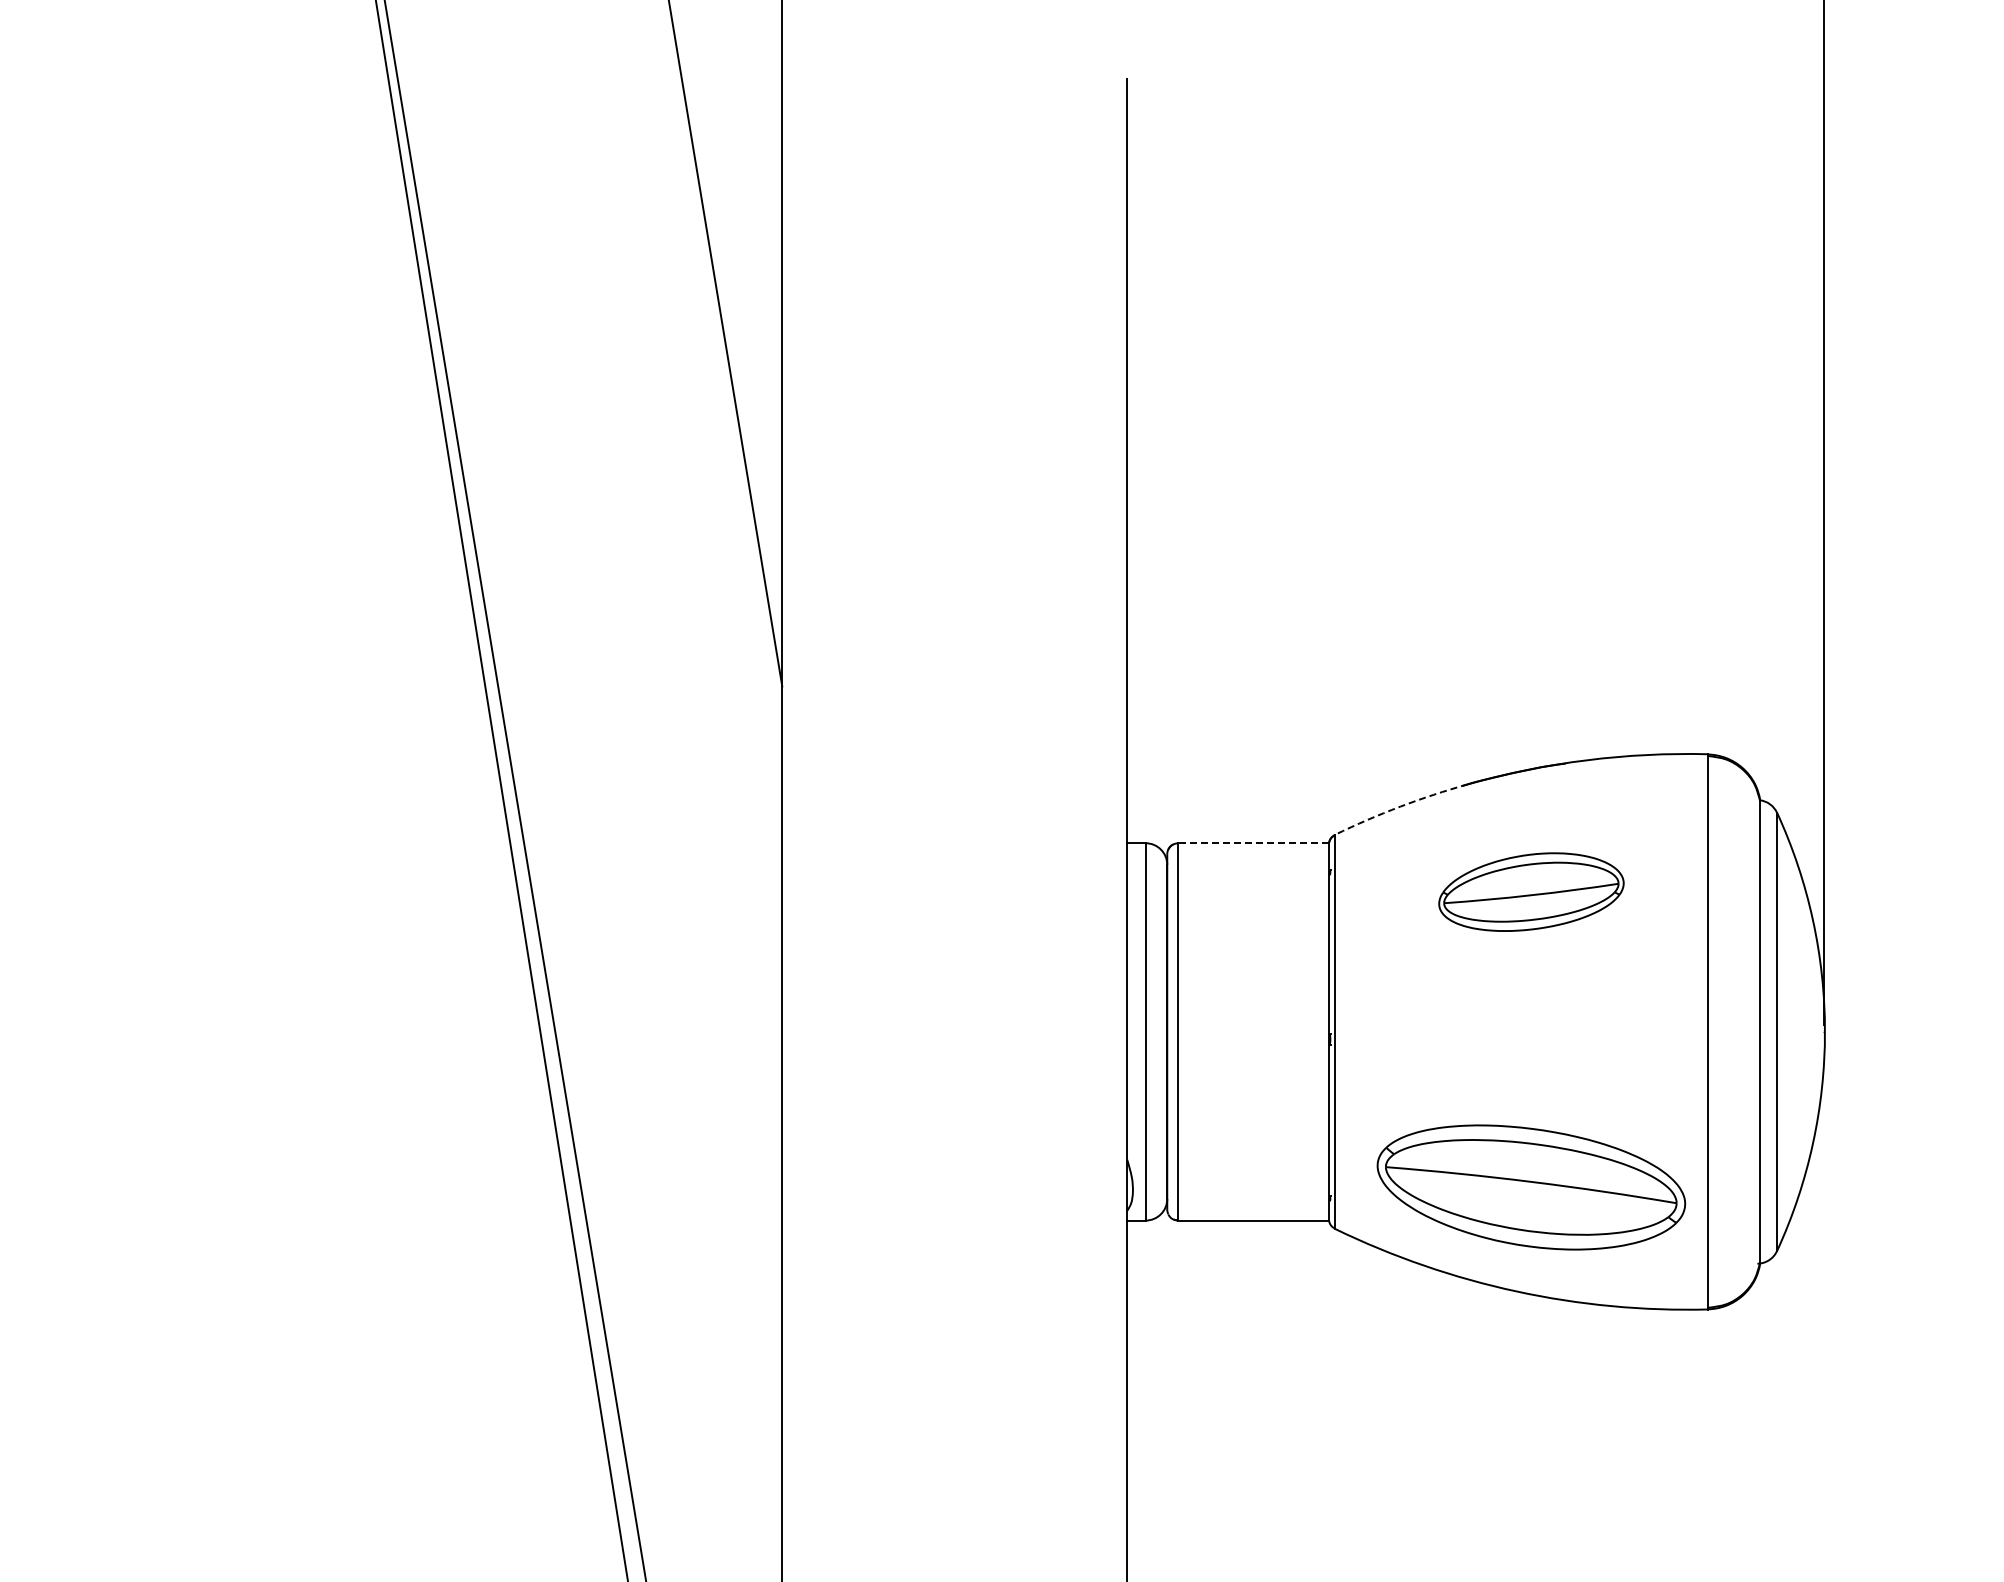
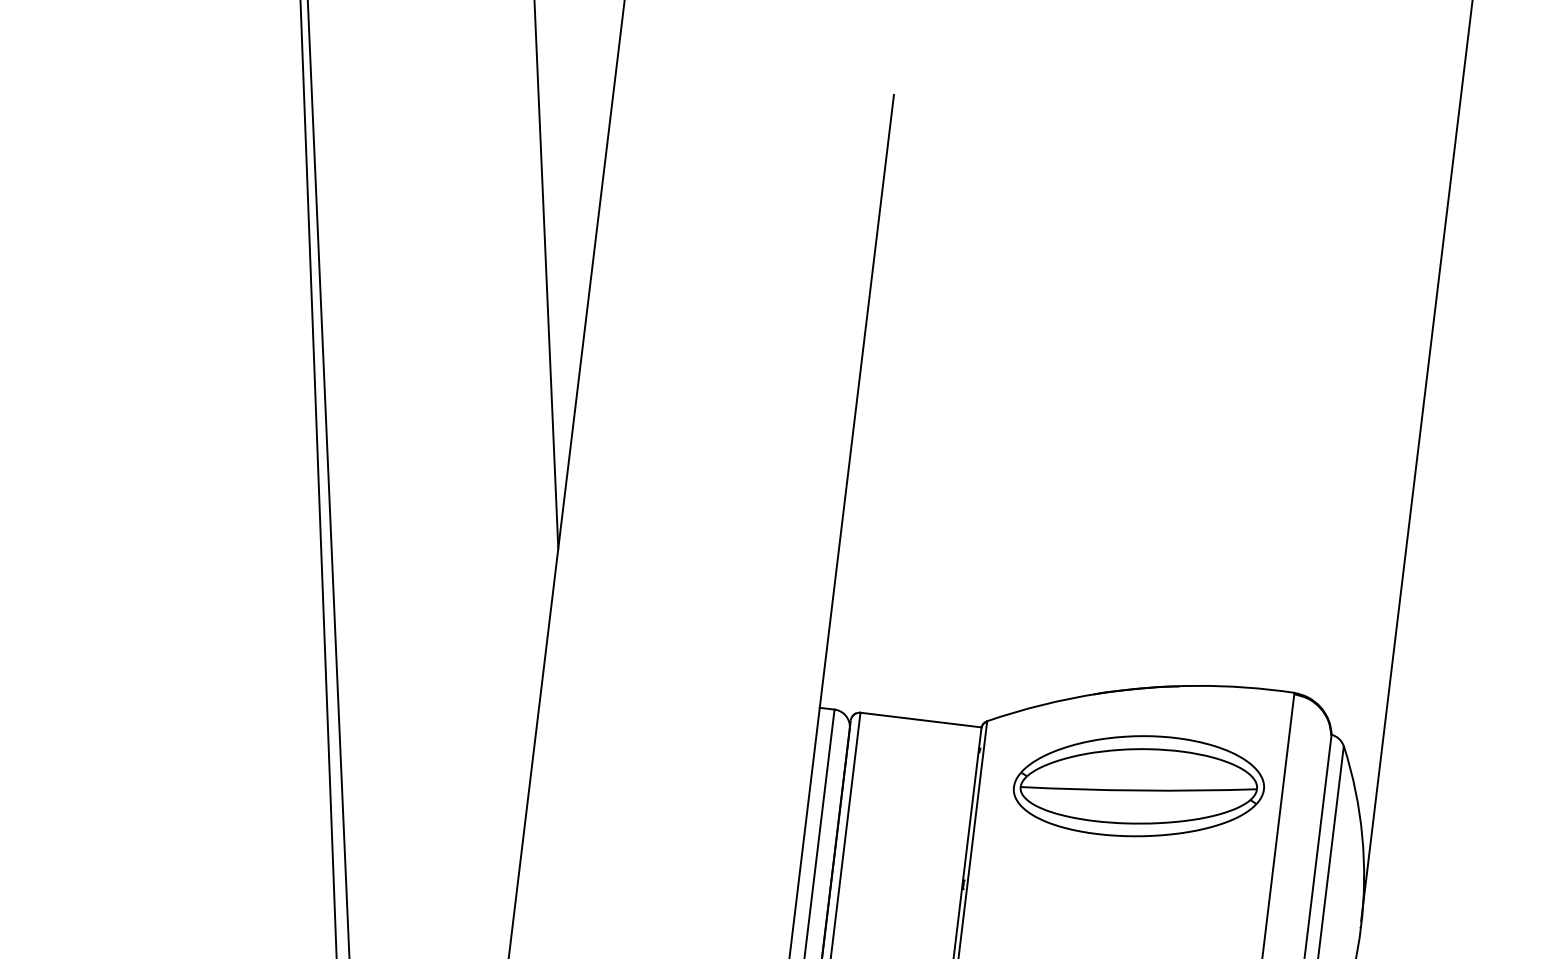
arc: (1400, 806) -> (1042, 704), dashed -> solid
line: (1253, 843) -> (921, 720), dashed -> solid
part: (1531, 891) -> (1139, 785), size x1.67

